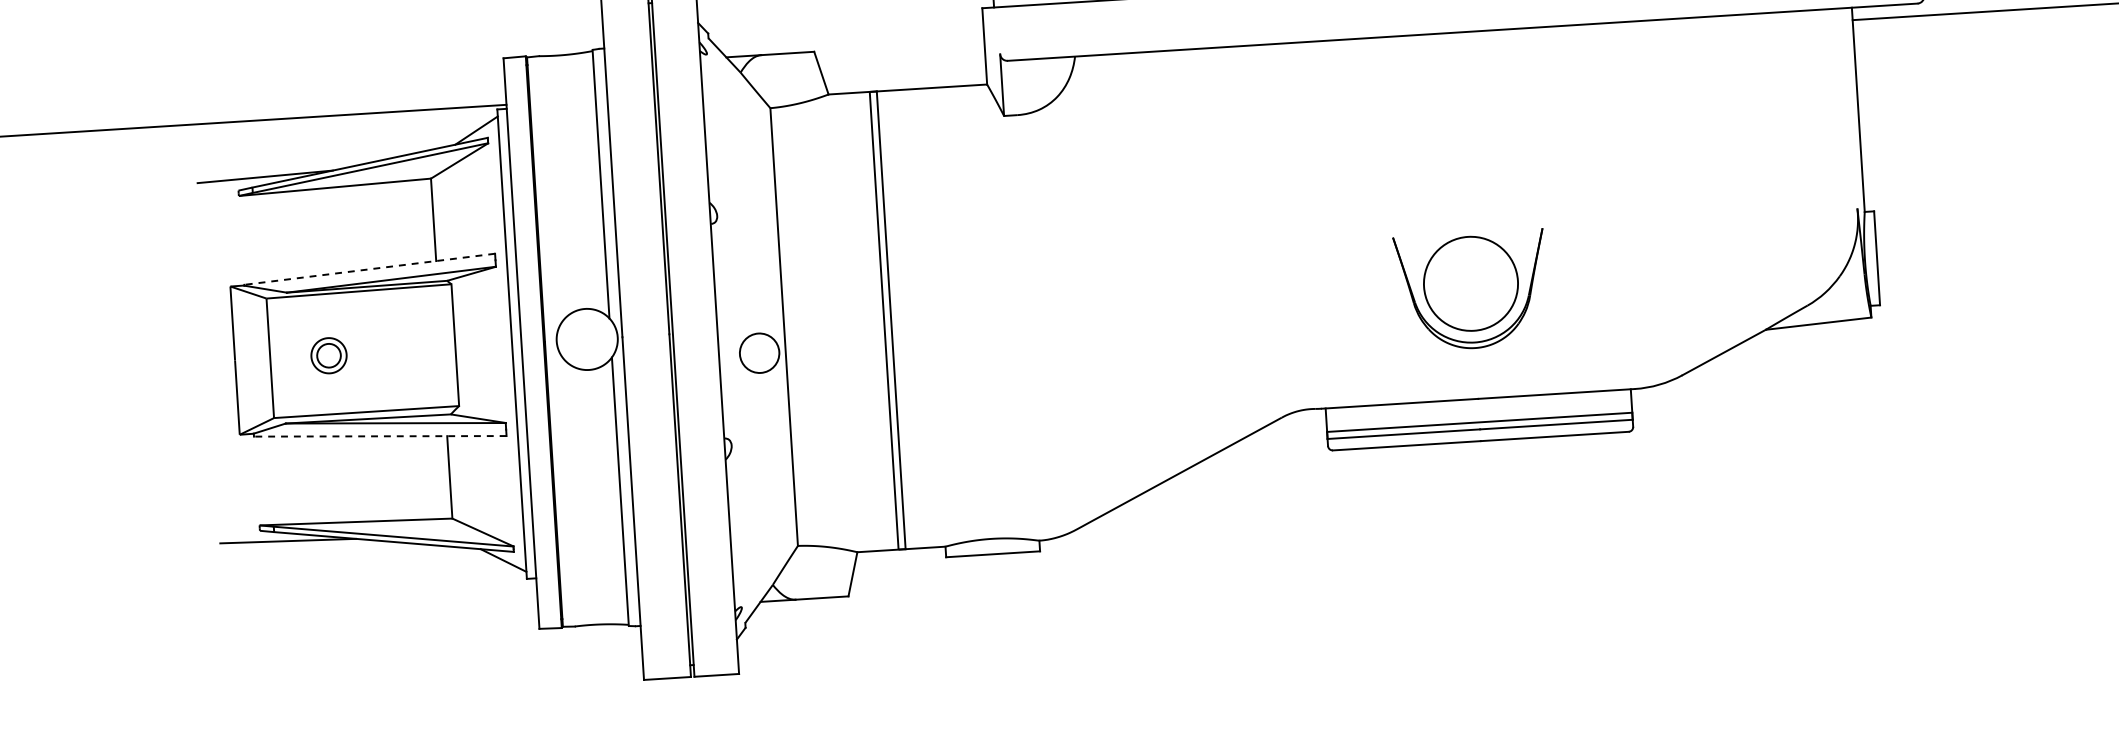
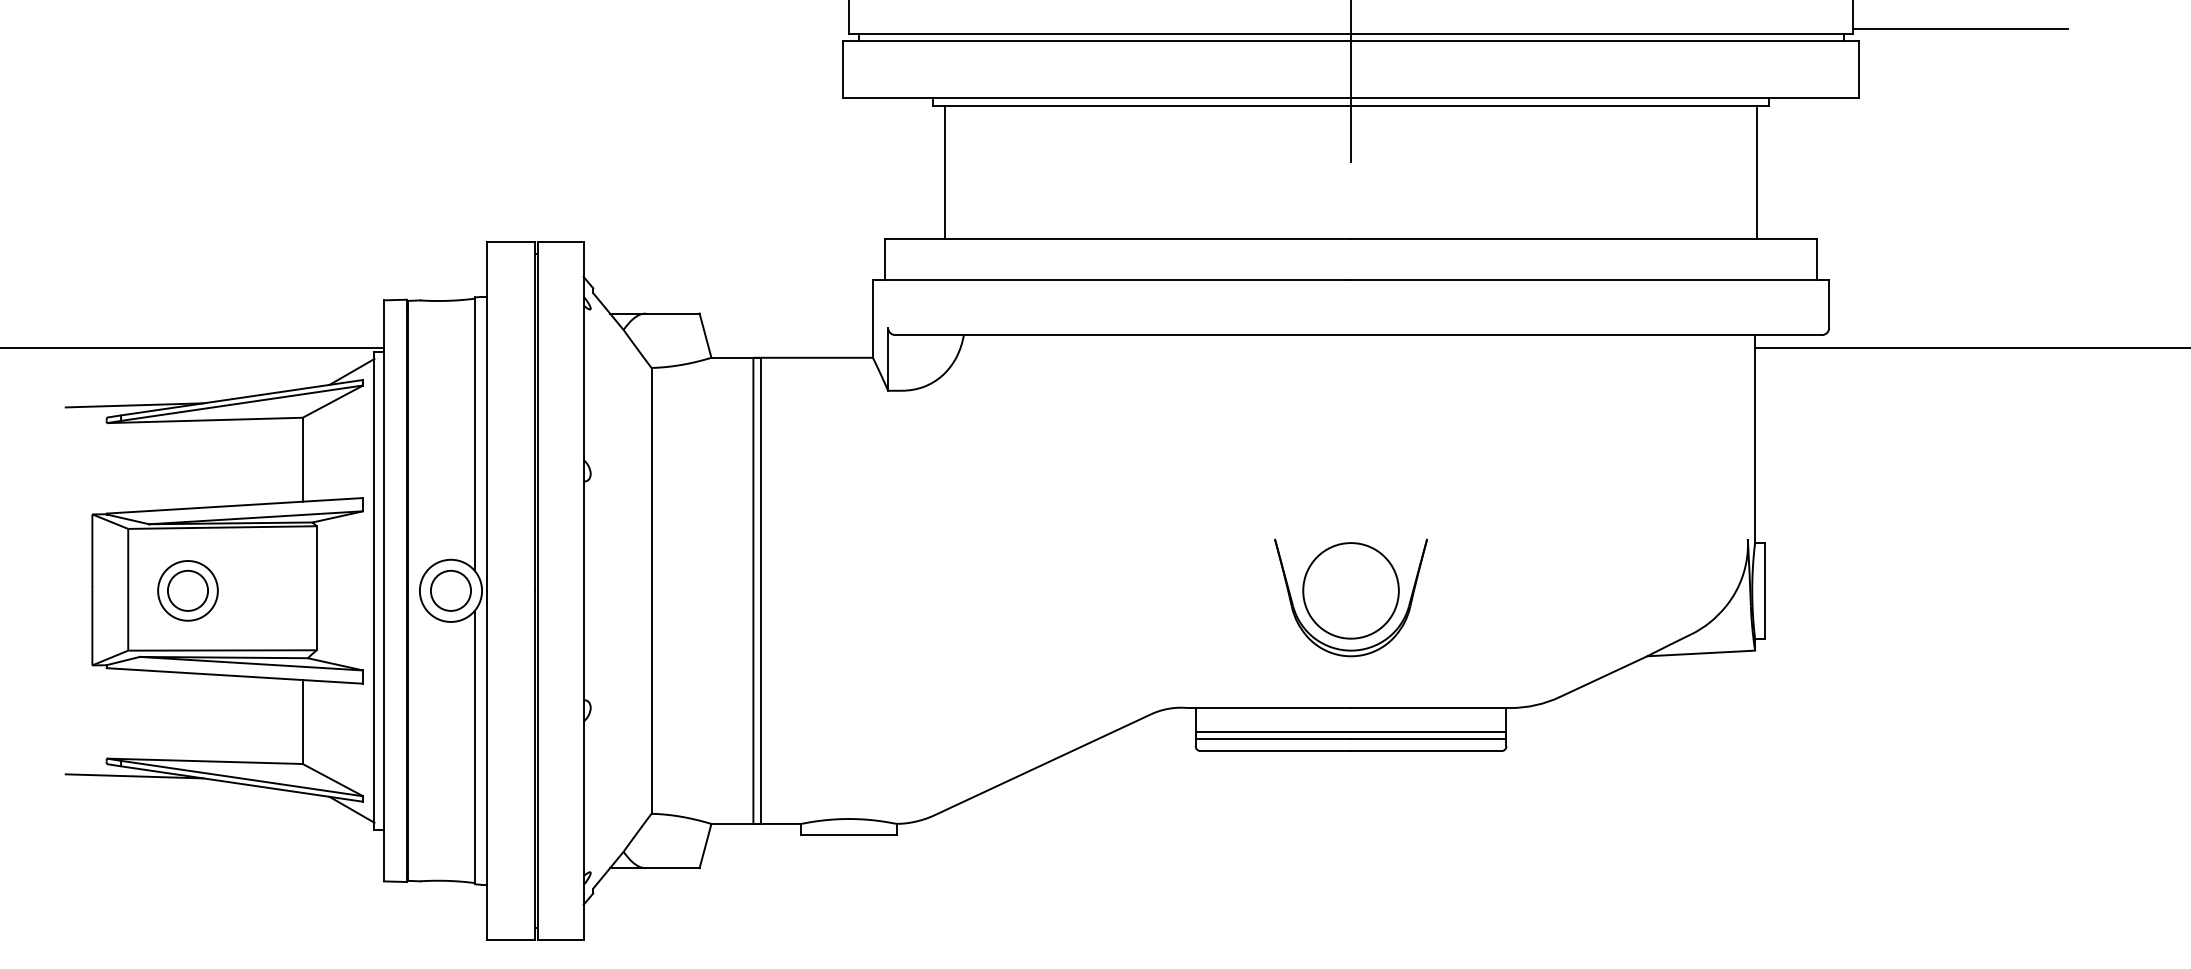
line: (369, 268) -> (234, 505), dashed -> solid
circle: (759, 352) -> (450, 590), moved
part: (328, 355) -> (187, 590), size x1.67
line: (379, 435) -> (234, 675), dashed -> solid

